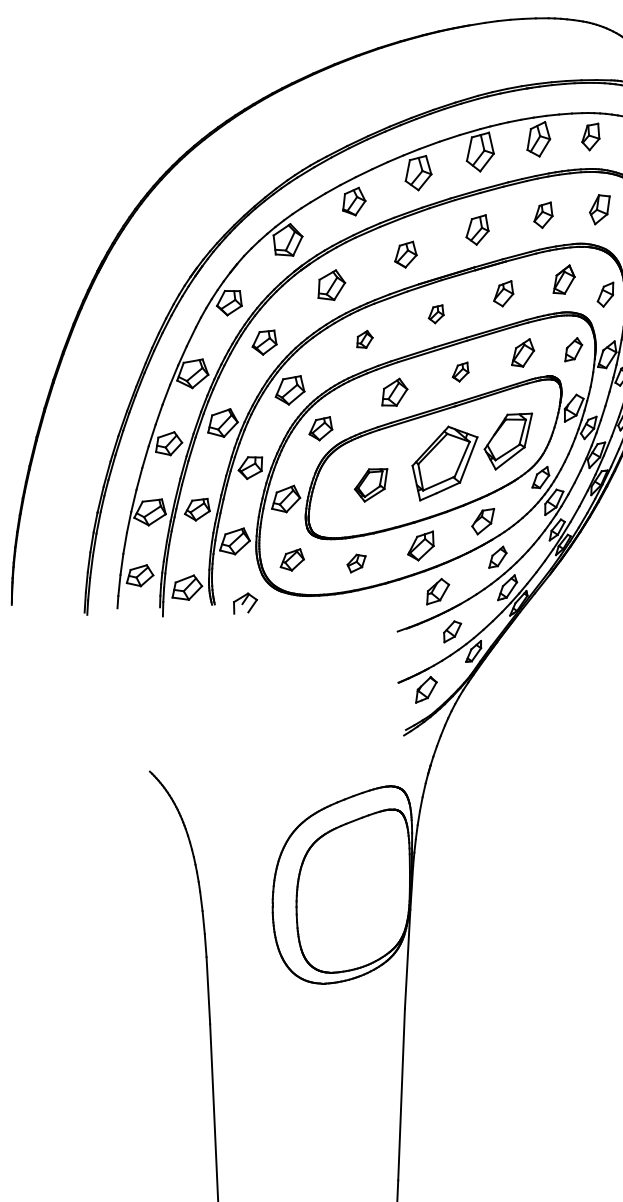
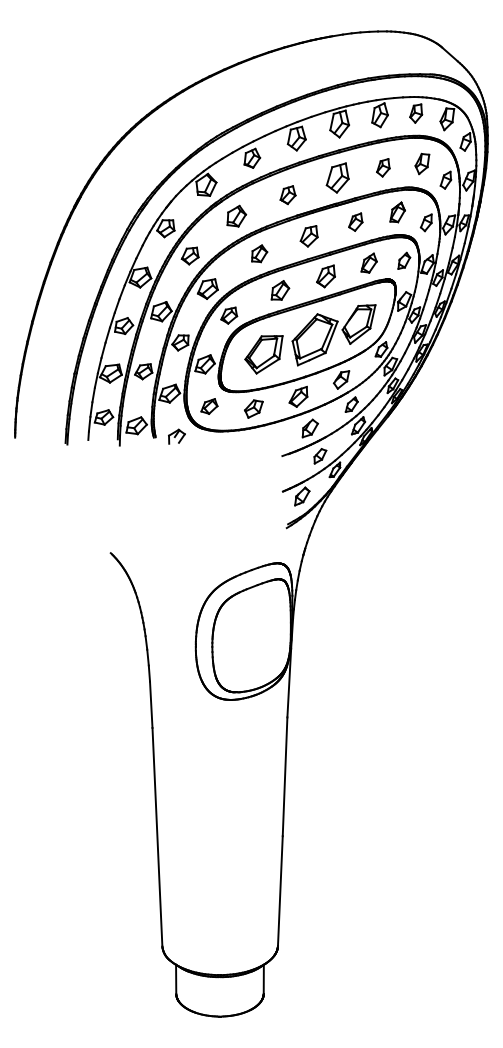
part: (477, 229) -> (337, 177), size x1.43
part: (435, 314) -> (308, 236), size x1.67
part: (364, 338) -> (259, 253), size x1.43
part: (459, 372) -> (325, 276), size x1.67
part: (370, 484) -> (263, 354), size x1.67
part: (355, 562) -> (253, 408), size x1.43

